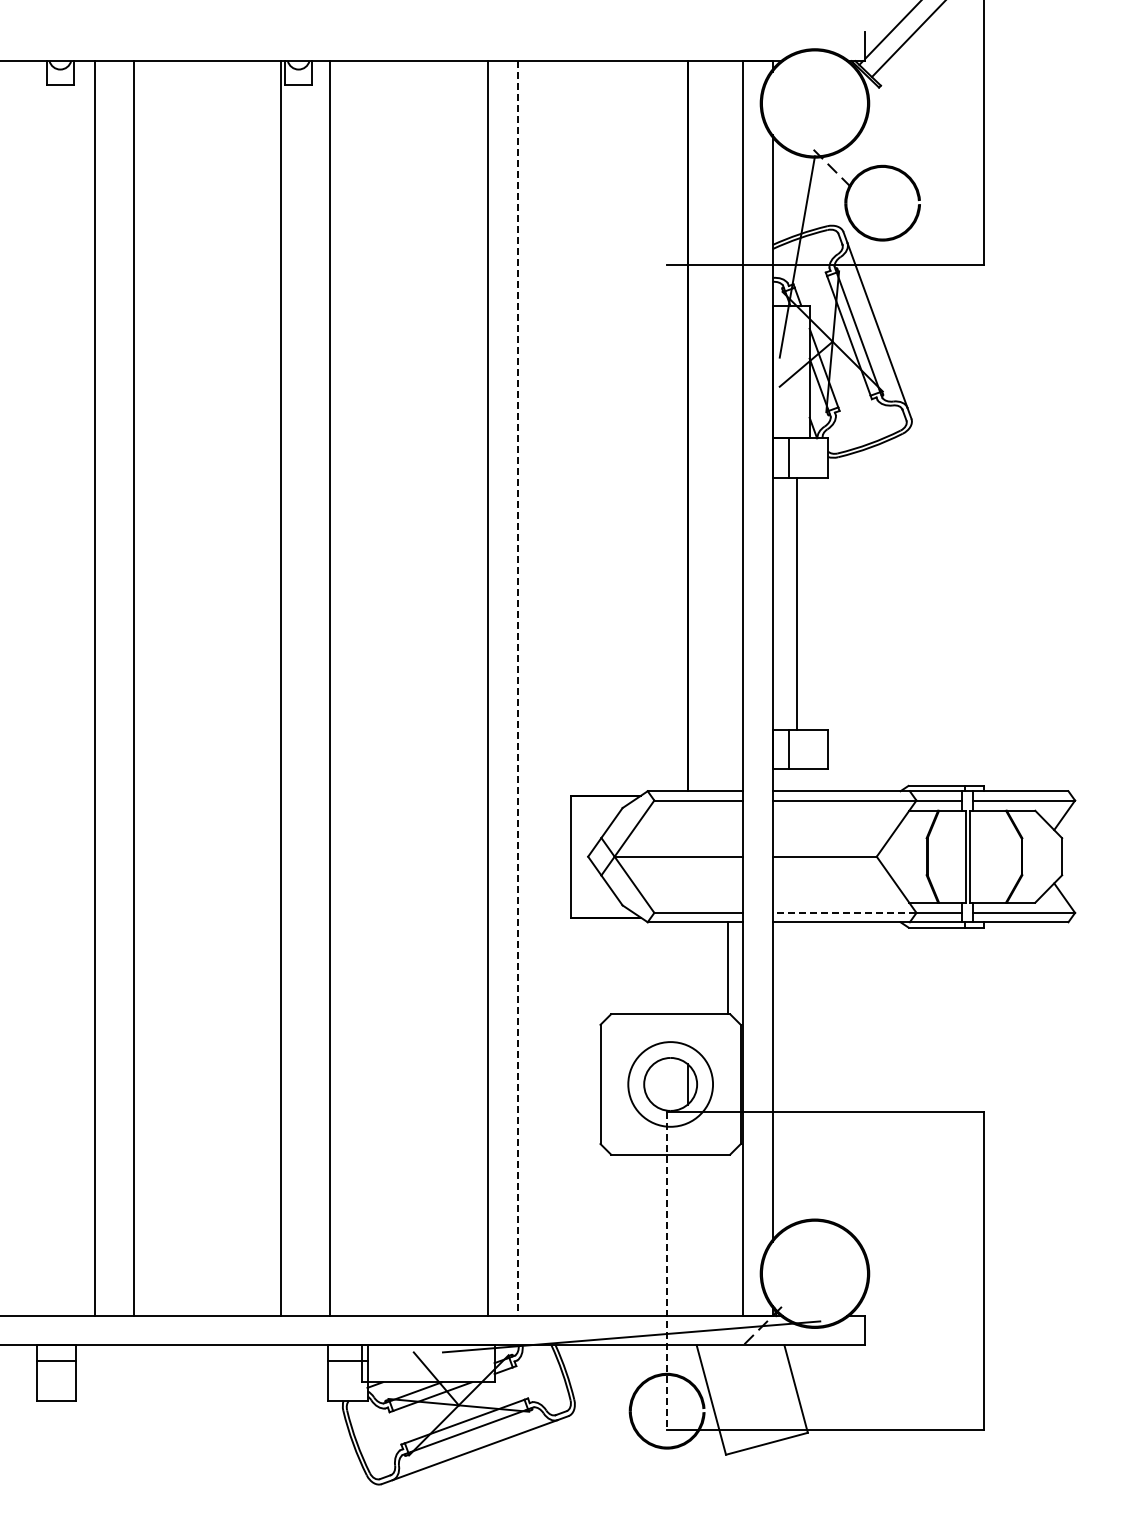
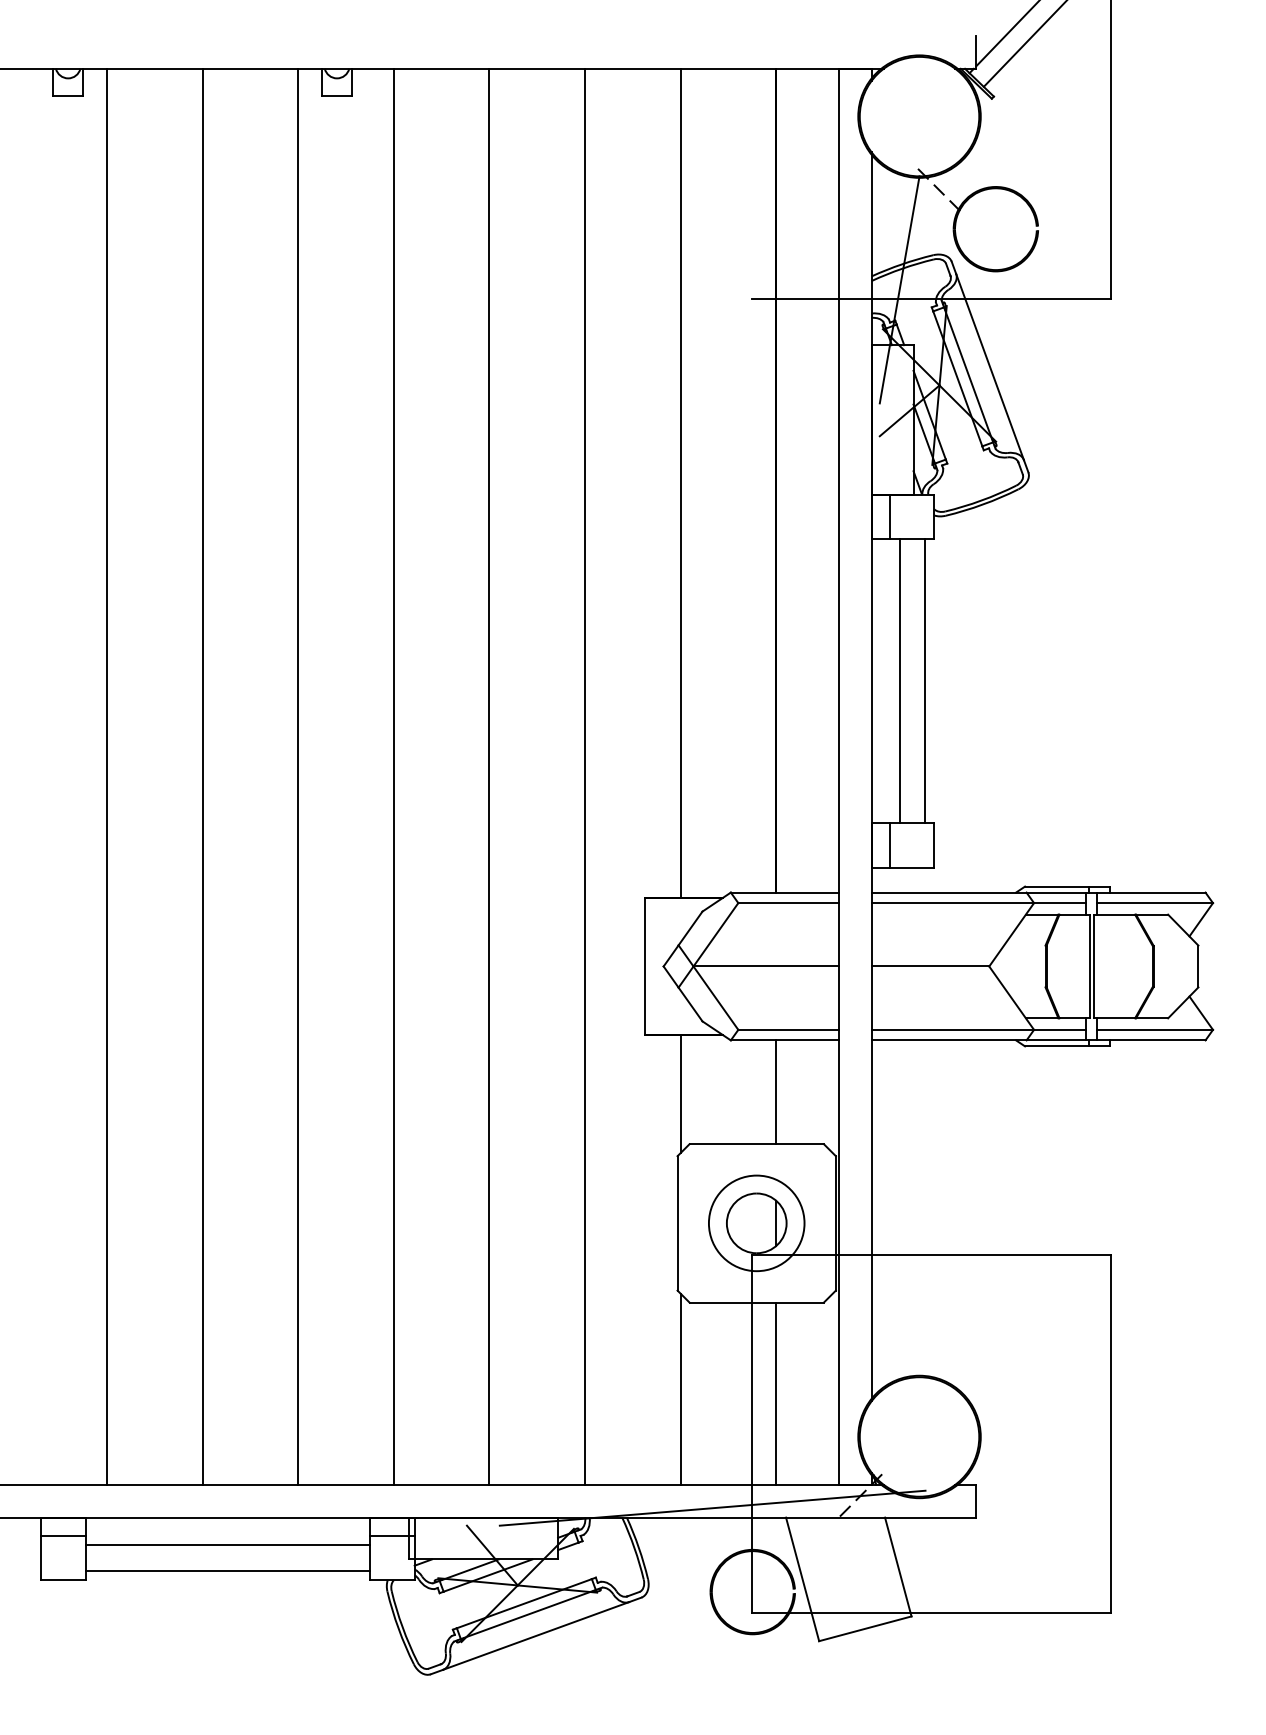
line: (603, 428) -> (680, 483), added
line: (819, 603) -> (924, 680), added
line: (133, 688) -> (202, 776), moved
line: (280, 688) -> (393, 776), moved
line: (330, 688) -> (298, 776), moved
line: (487, 688) -> (489, 776), moved
line: (518, 688) -> (585, 776), dashed -> solid
line: (844, 912) -> (952, 1029), dashed -> solid
line: (727, 968) -> (775, 1092), moved
line: (603, 969) -> (680, 1093), added
line: (603, 1231) -> (680, 1389), added
line: (687, 1235) -> (775, 1393), added
line: (666, 1271) -> (752, 1434), dashed -> solid
line: (201, 1369) -> (227, 1544), added
line: (201, 1392) -> (227, 1570), added

